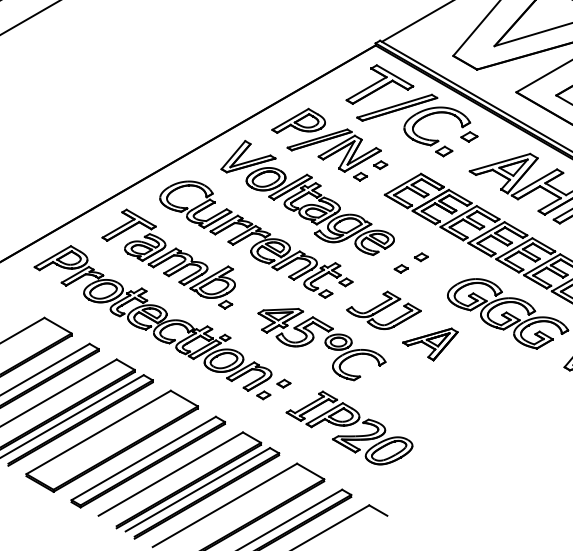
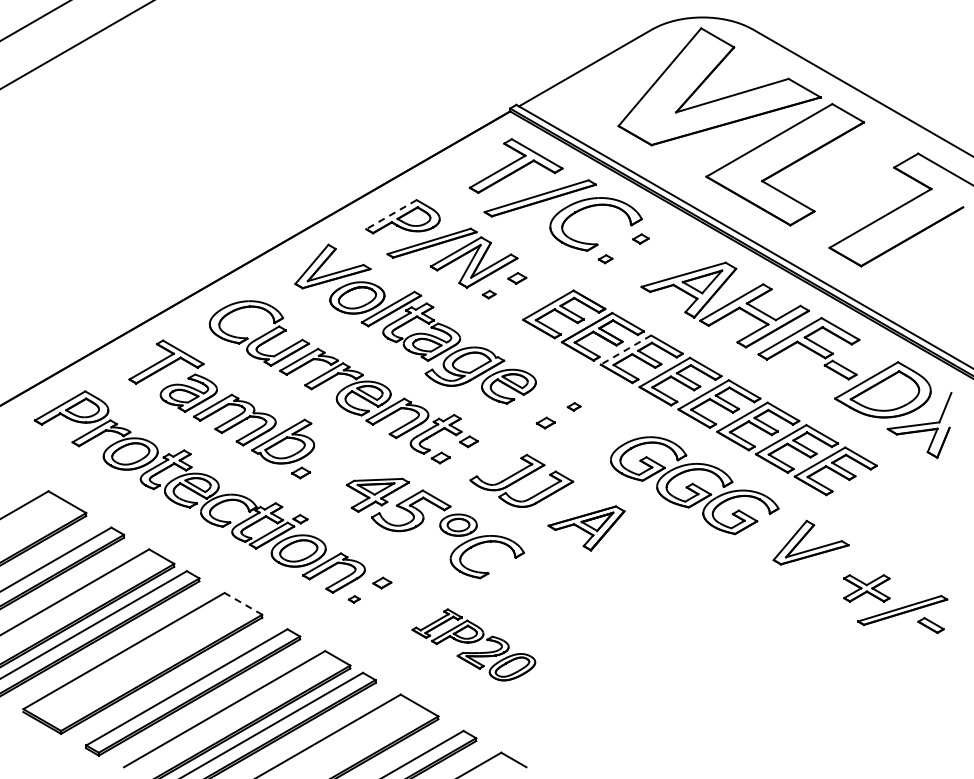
line: (290, 119) -> (391, 214), solid -> dashed
part: (469, 136) -> (640, 238), size x0.7
part: (443, 150) -> (605, 258), size x0.6
part: (360, 176) -> (489, 294), size x0.7
line: (458, 216) -> (625, 350), solid -> dashed
part: (421, 257) -> (574, 406), size x0.7
part: (263, 395) -> (354, 599), size x0.6
line: (184, 398) -> (243, 603), solid -> dashed
part: (349, 427) -> (473, 644), size x0.7

